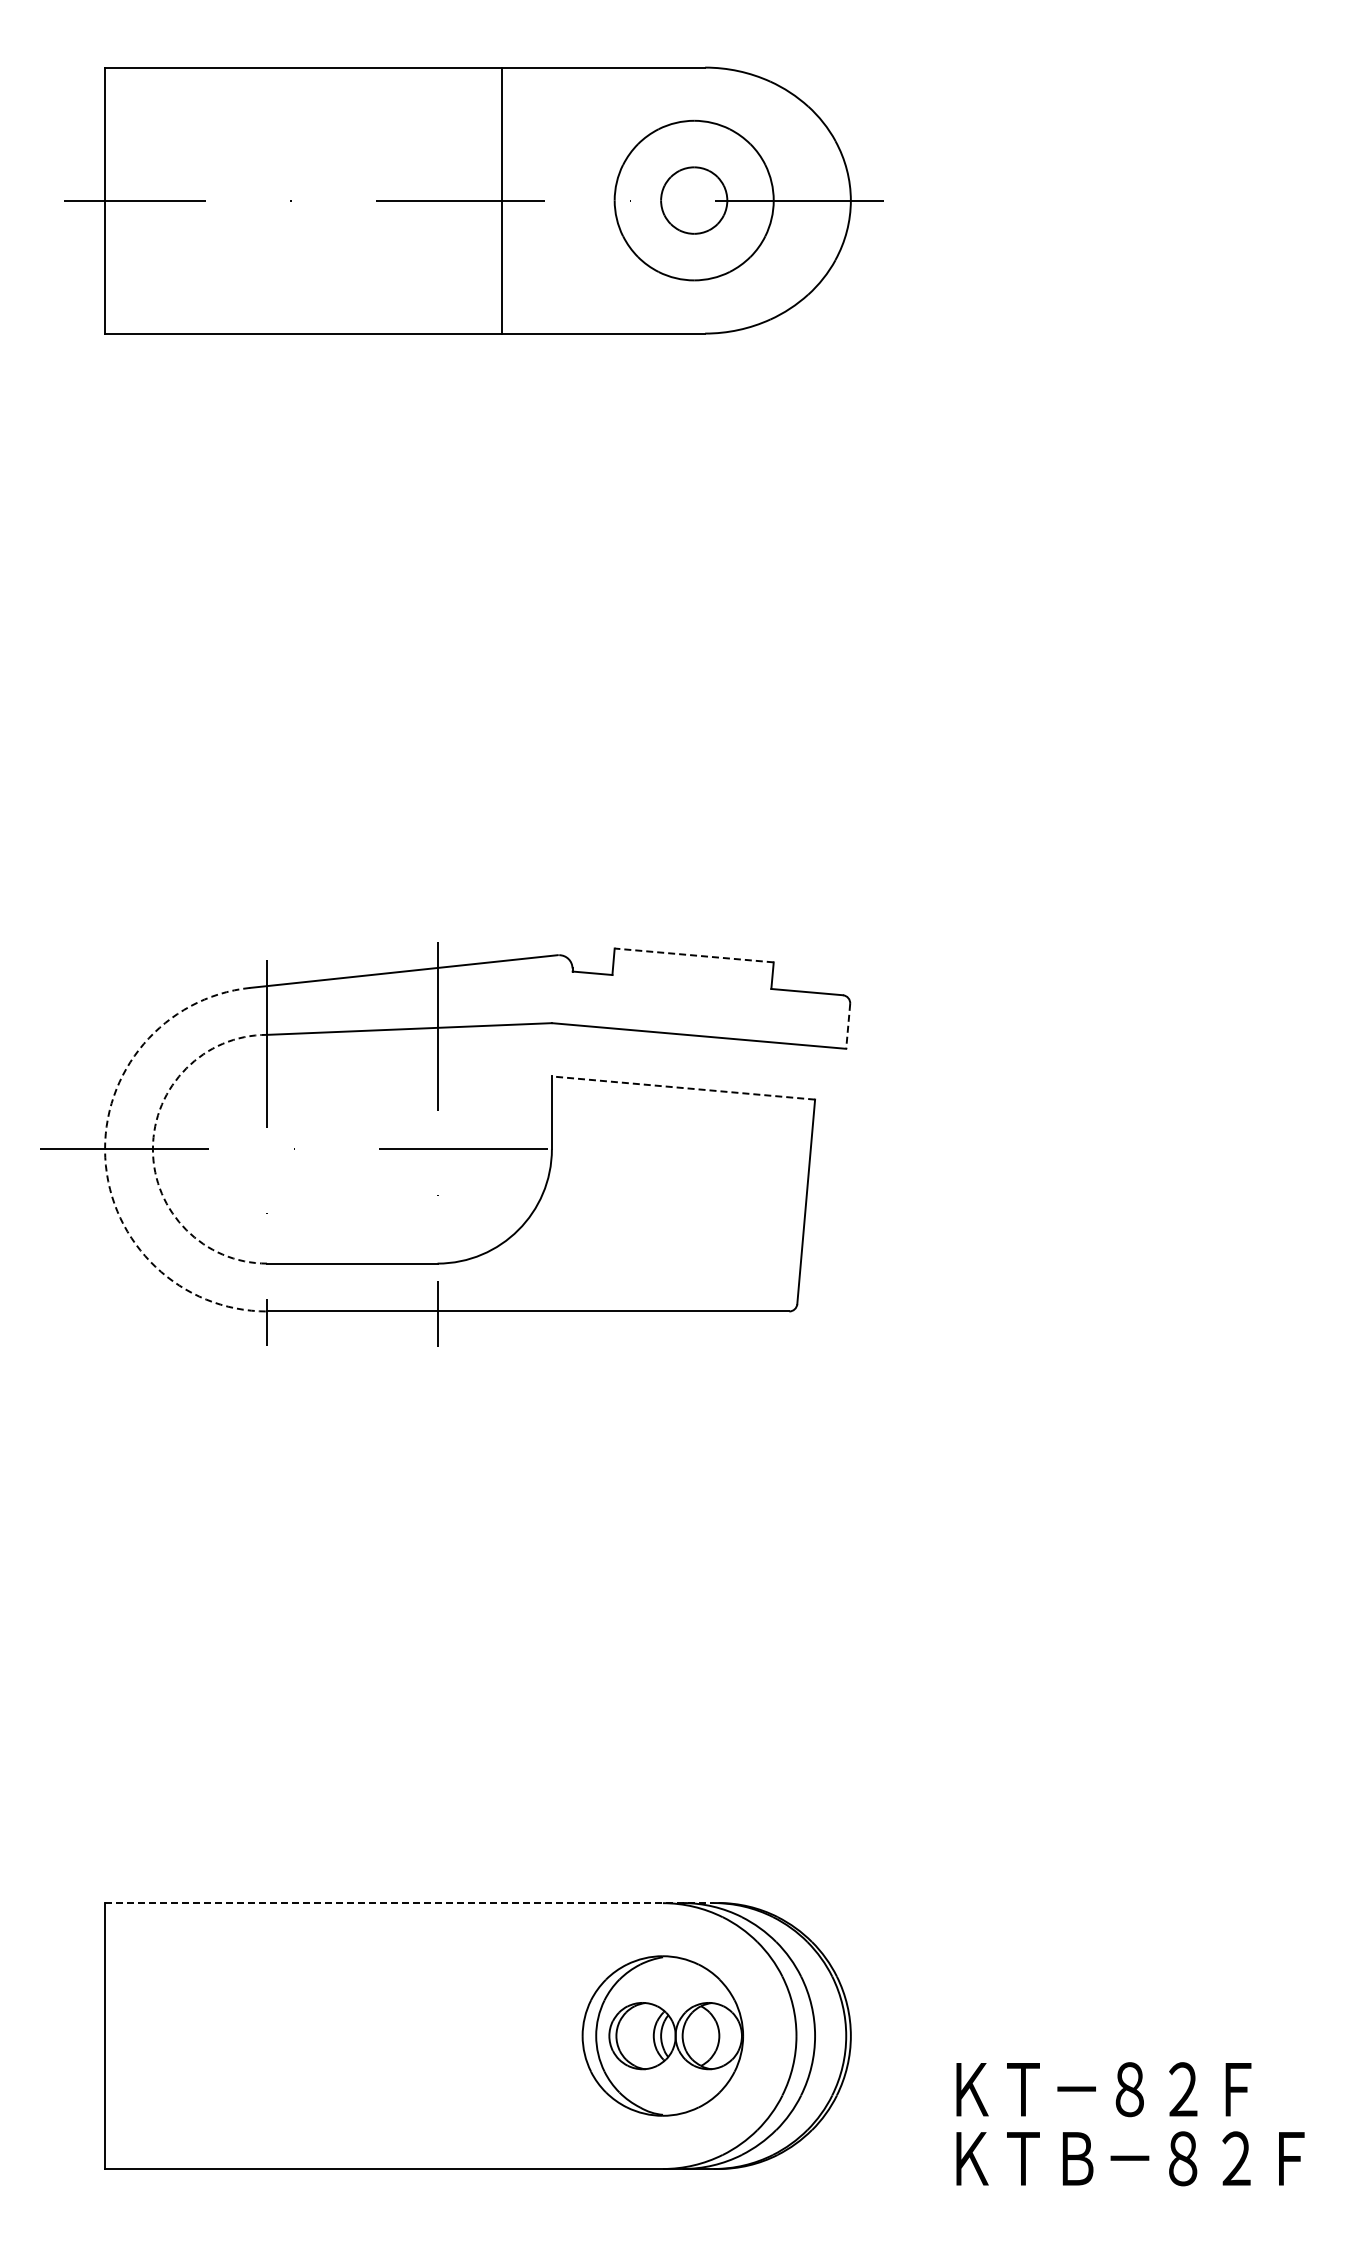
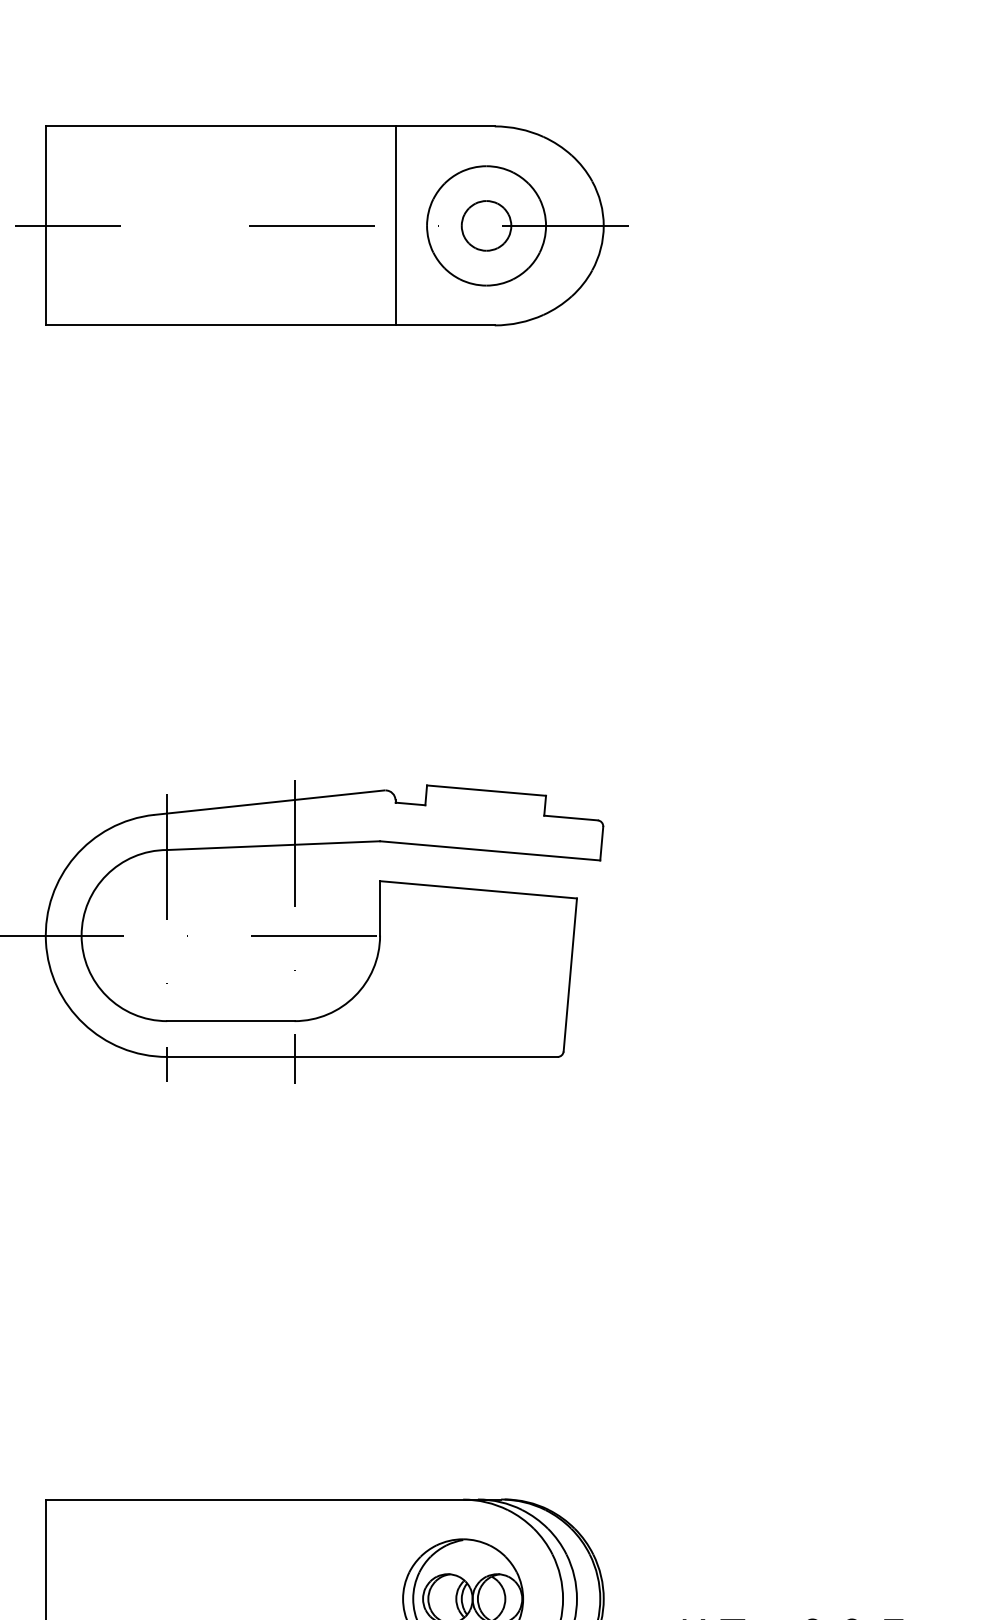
line: (501, 200) -> (395, 225), moved
line: (694, 955) -> (486, 790), dashed -> solid
line: (848, 1026) -> (601, 843), dashed -> solid
line: (683, 1088) -> (478, 890), dashed -> solid
arc: (152, 1149) -> (81, 935), dashed -> solid
arc: (105, 1157) -> (46, 941), dashed -> solid
line: (409, 1903) -> (273, 1499), dashed -> solid

